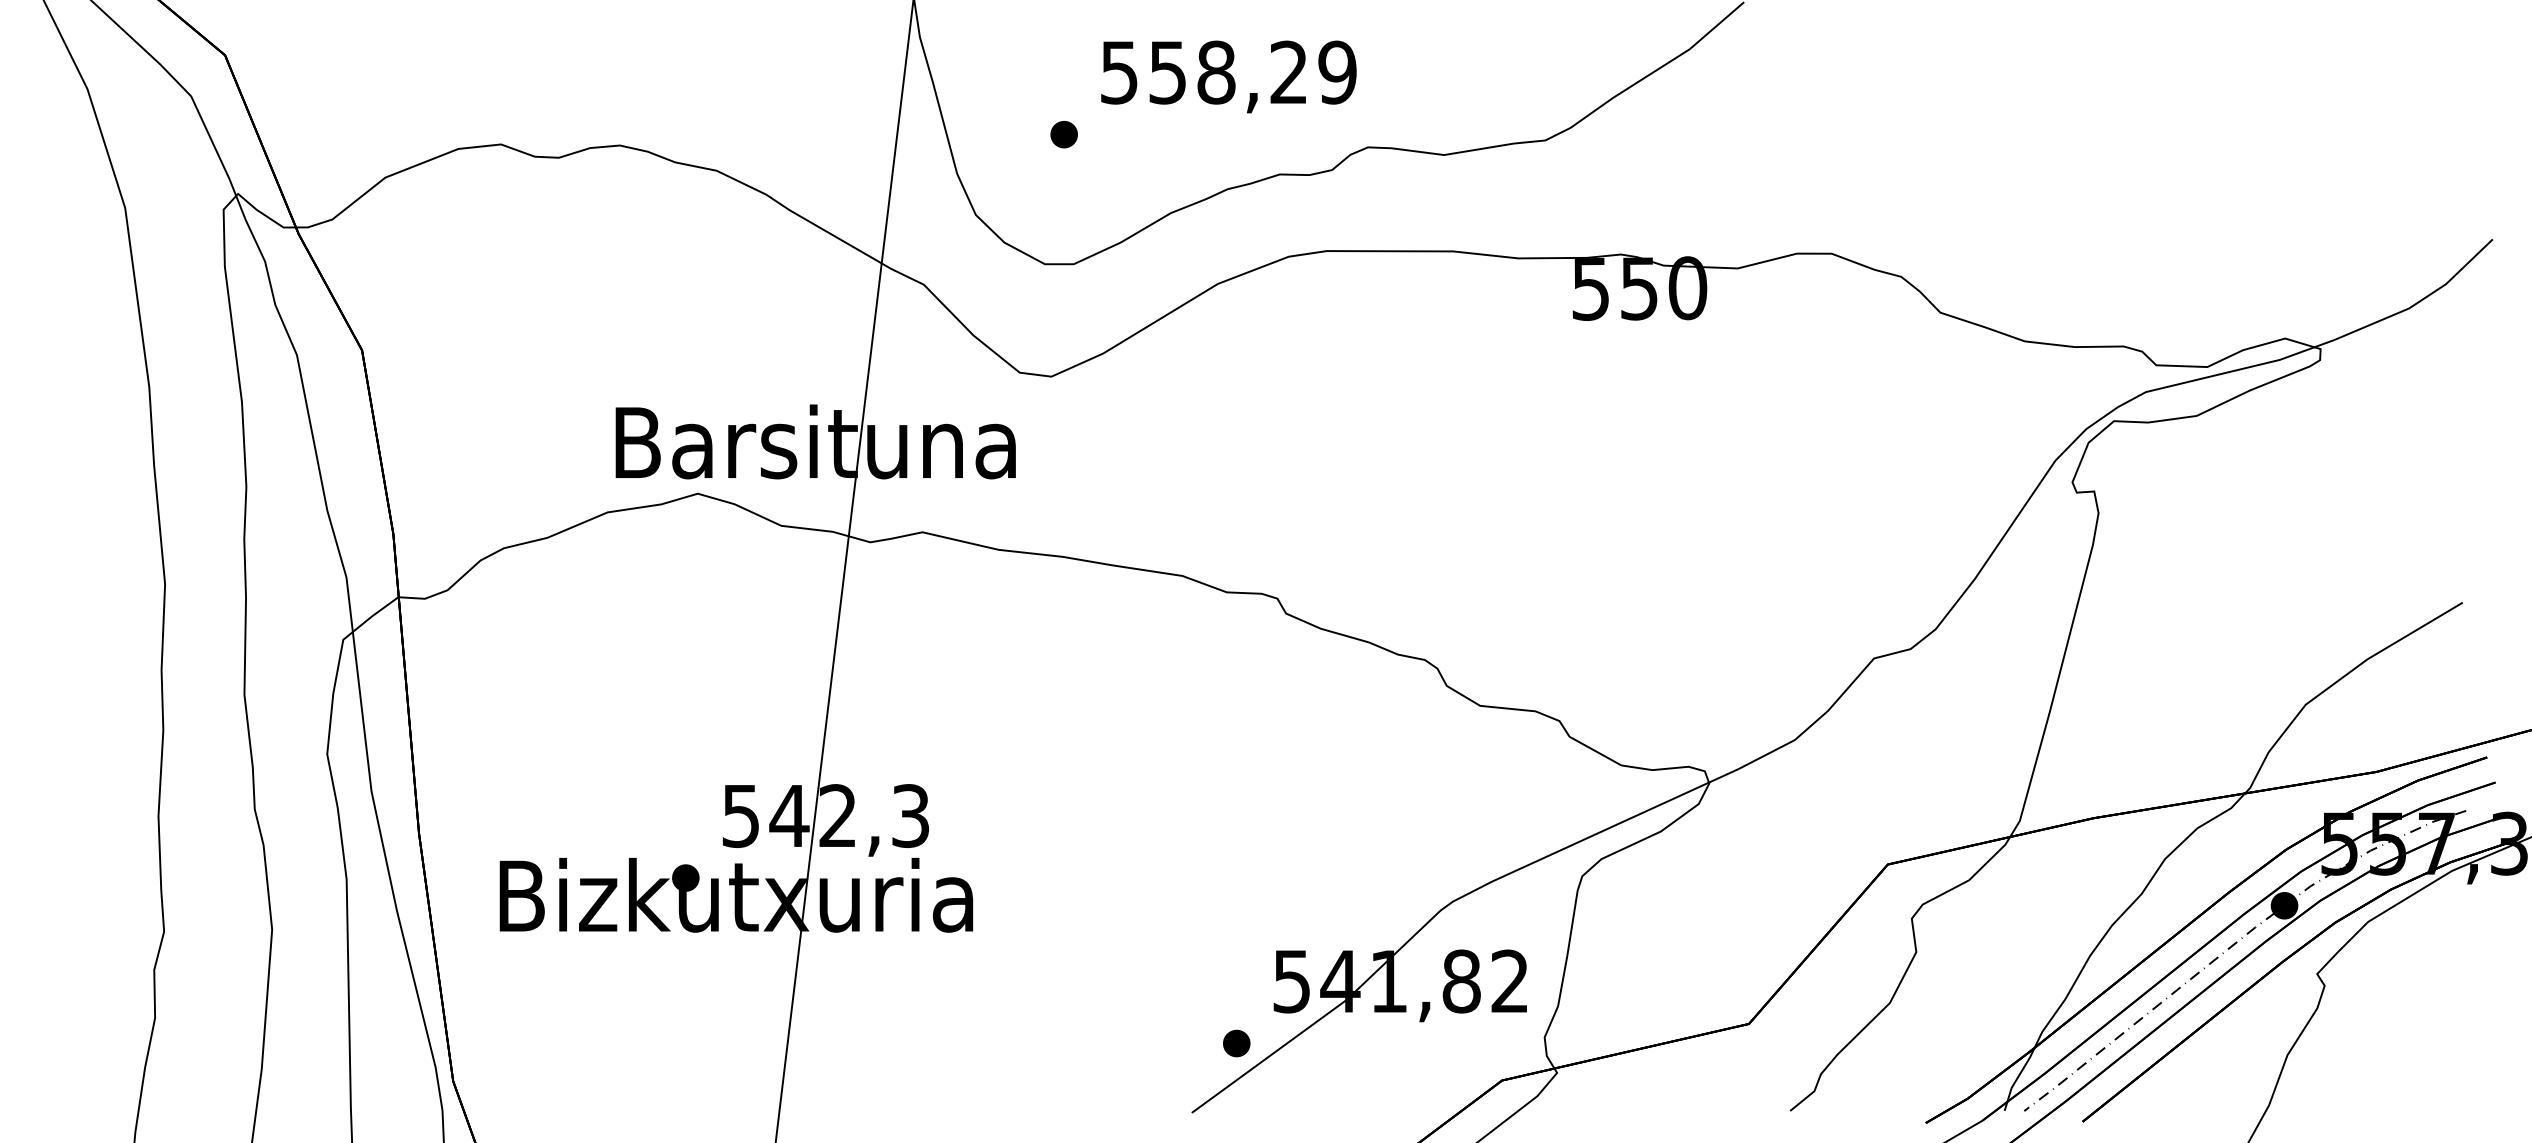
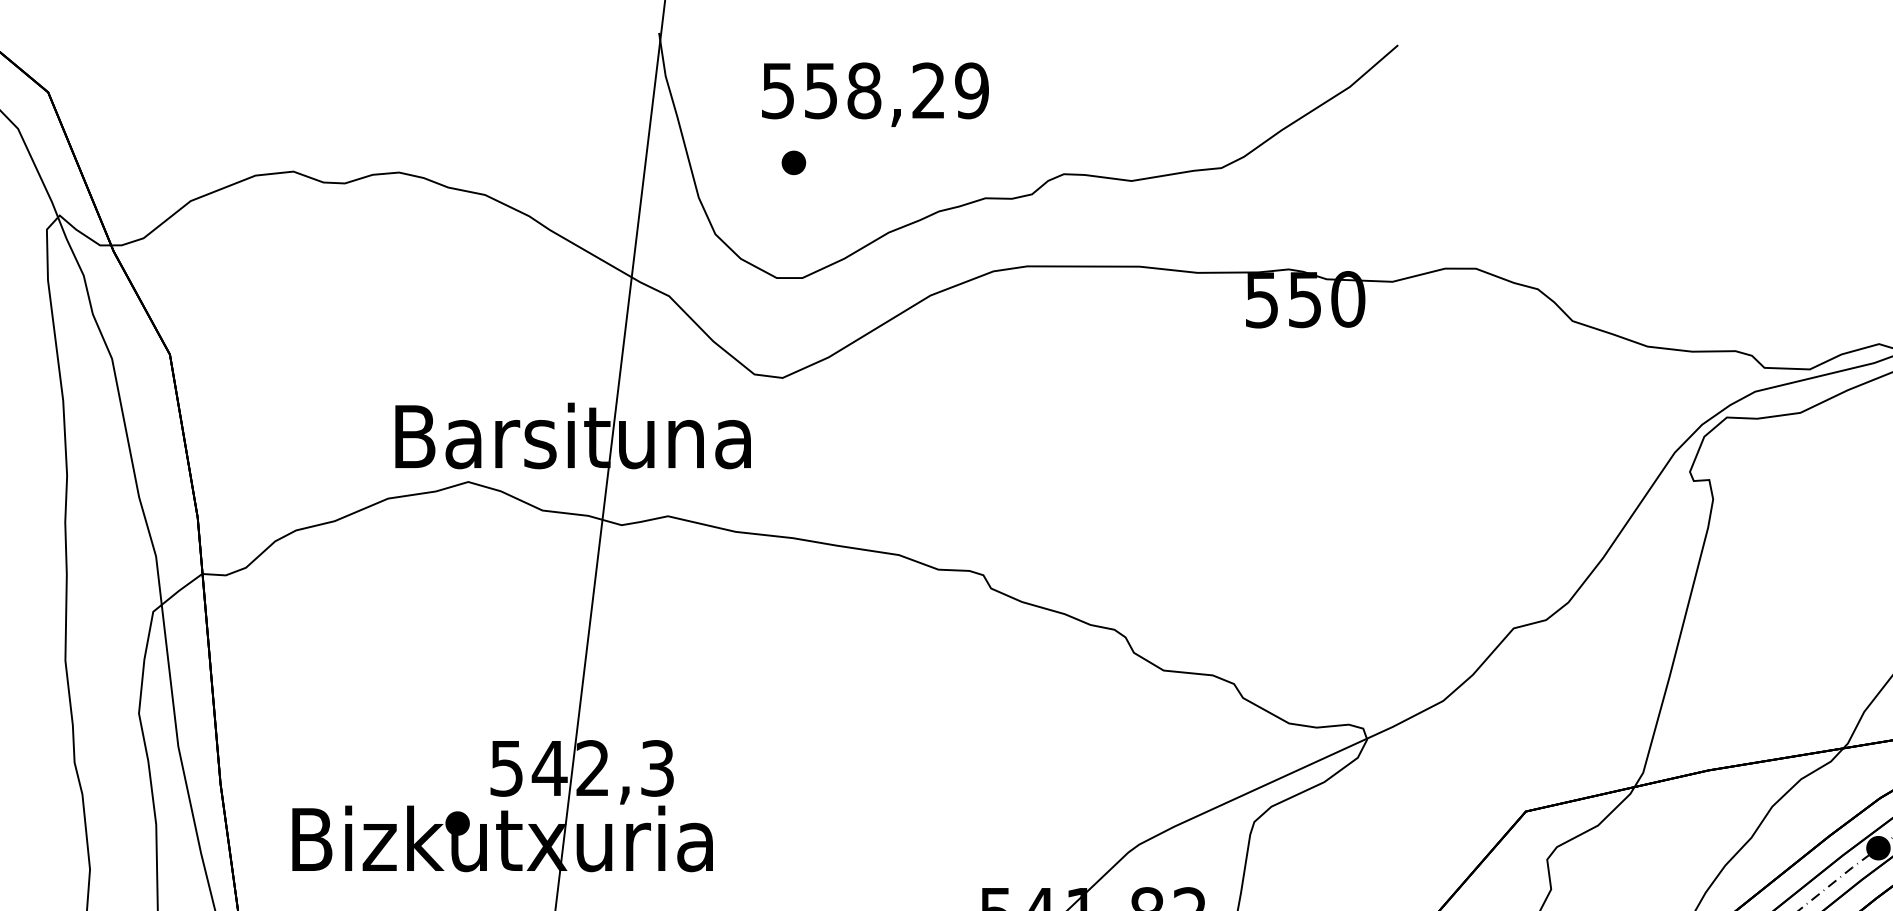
text: (1228, 76) -> (875, 94), moved

